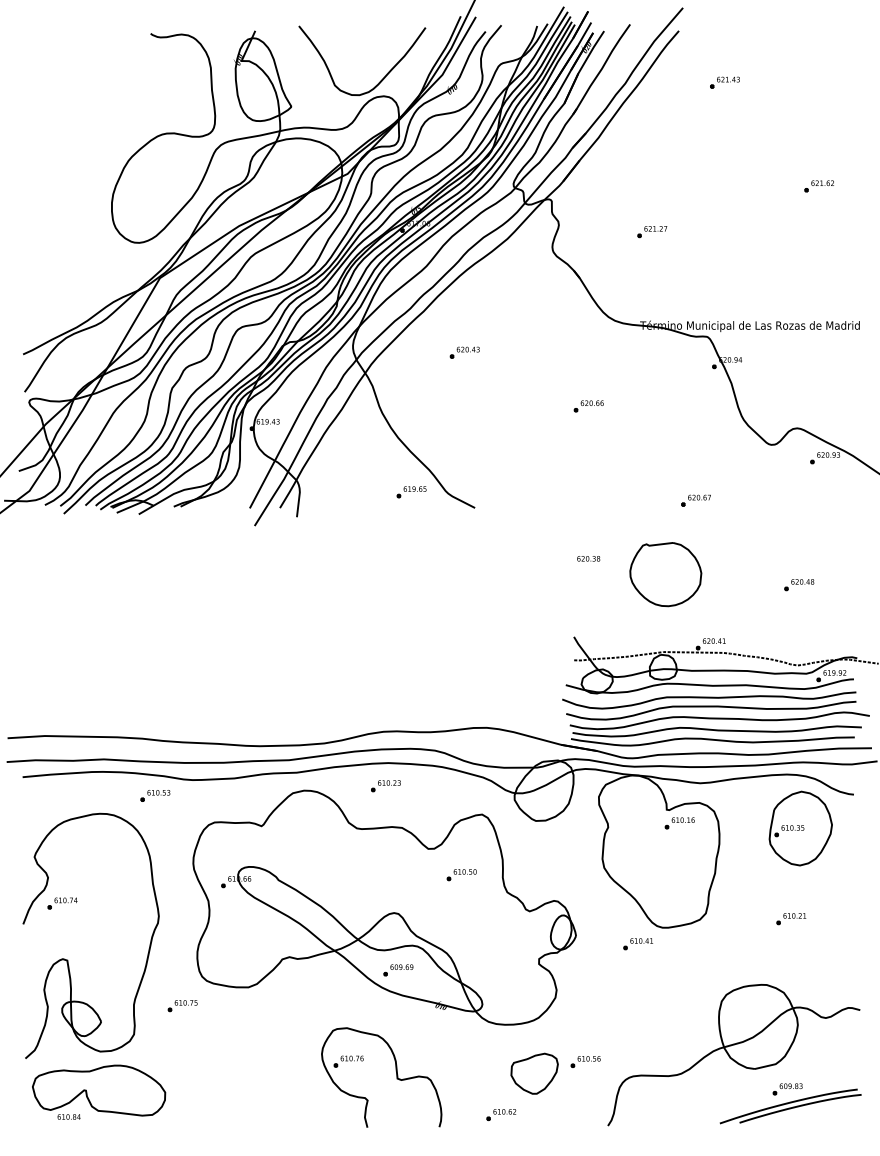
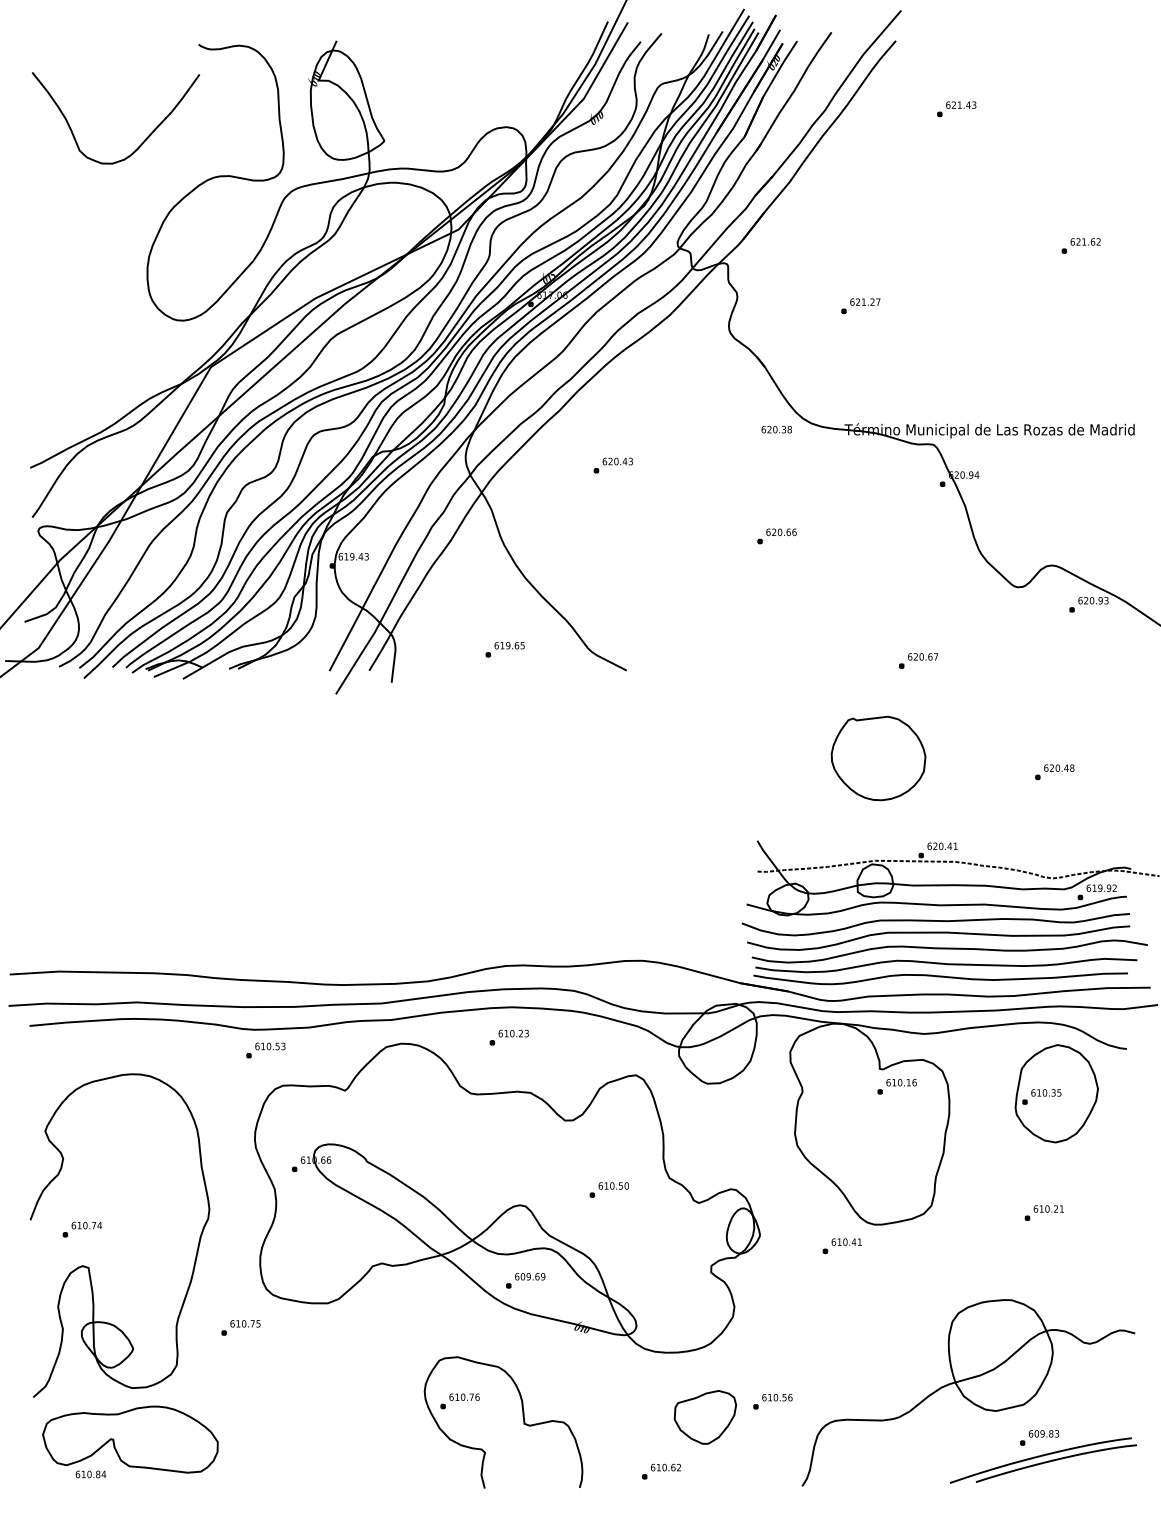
curve: (383, 76) -> (144, 139), moved
part: (411, 492) -> (504, 649), moved
text: (588, 558) -> (776, 429), moved
part: (155, 795) -> (265, 1050), moved
part: (461, 874) -> (608, 1189), moved
part: (62, 903) -> (82, 1229), moved

